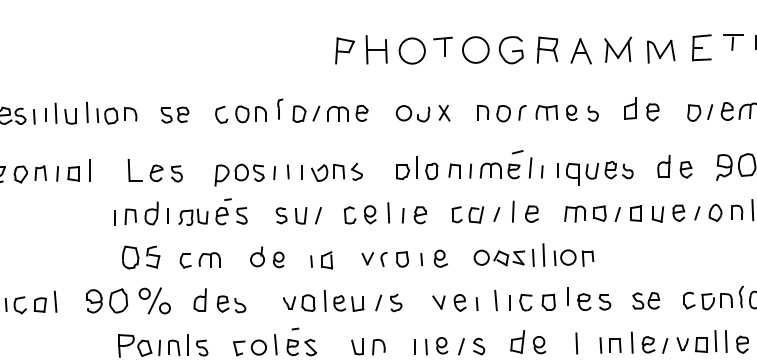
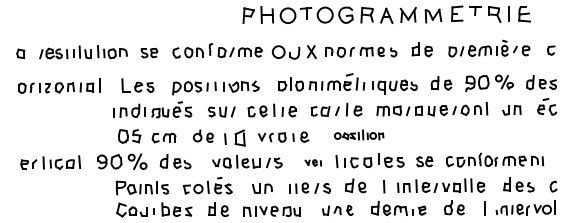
part: (423, 112) -> (294, 51), size x1.4
part: (532, 254) -> (358, 134), size x0.7
part: (322, 259) -> (235, 137), size x1.6
part: (455, 302) -> (313, 162), size x0.6

